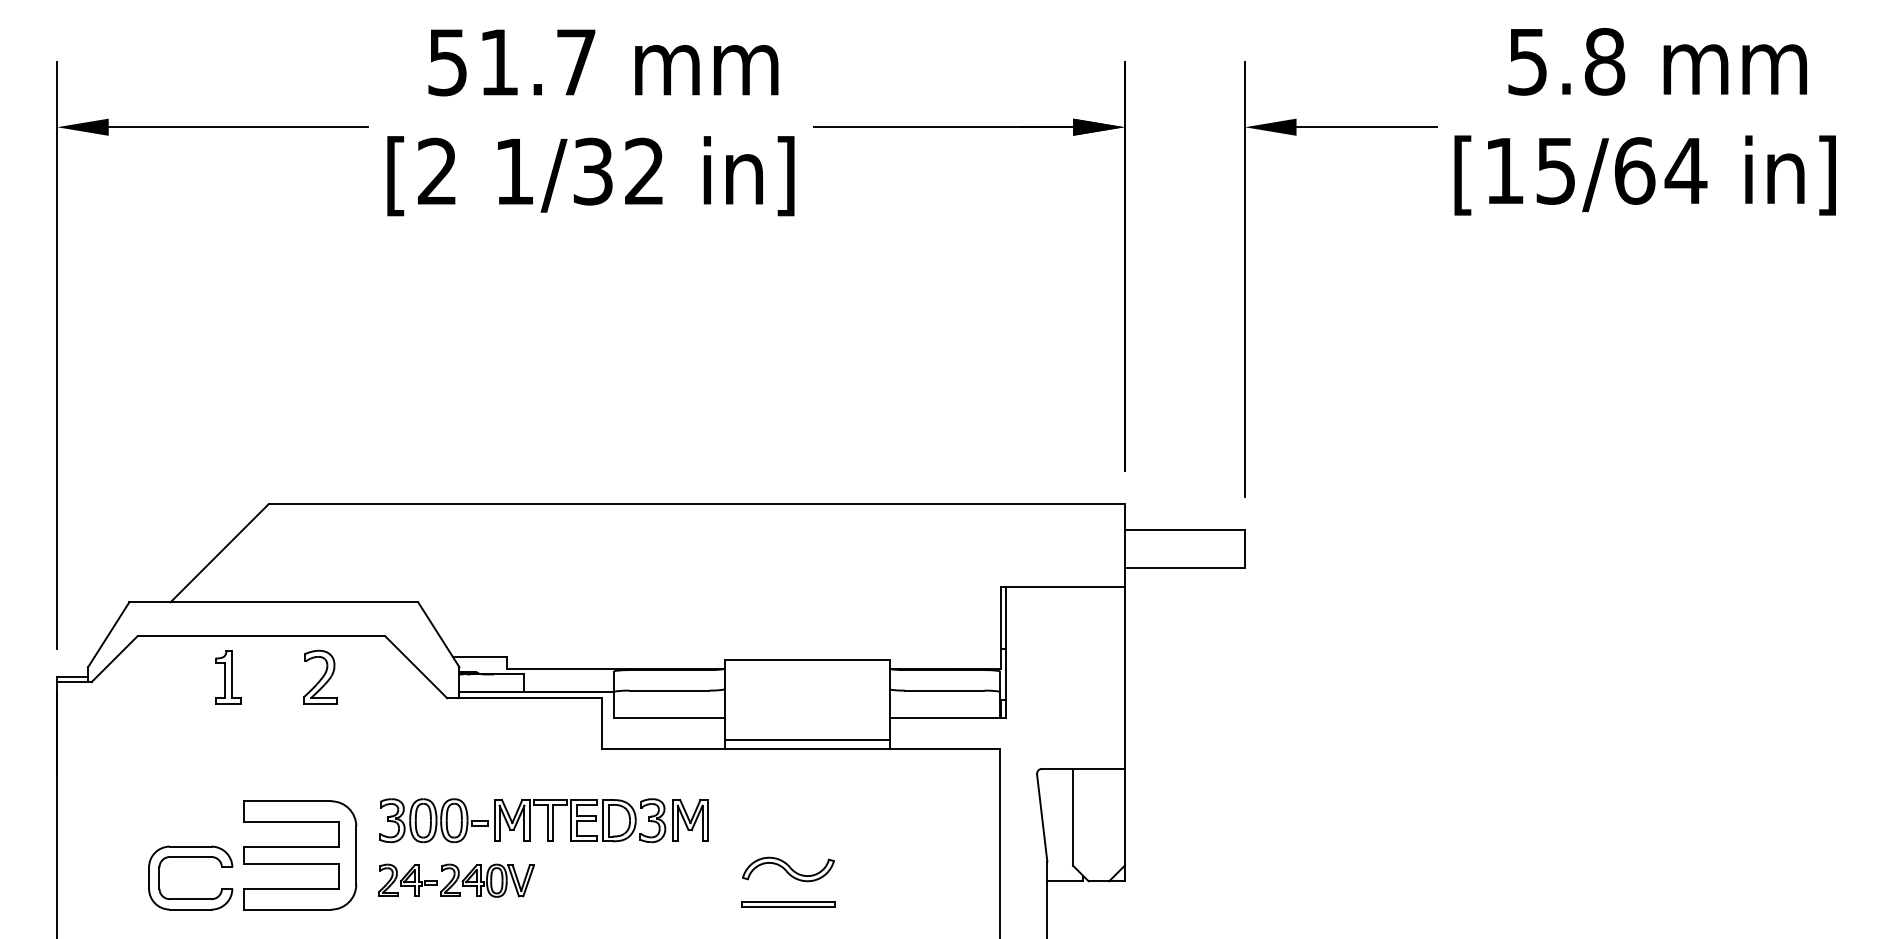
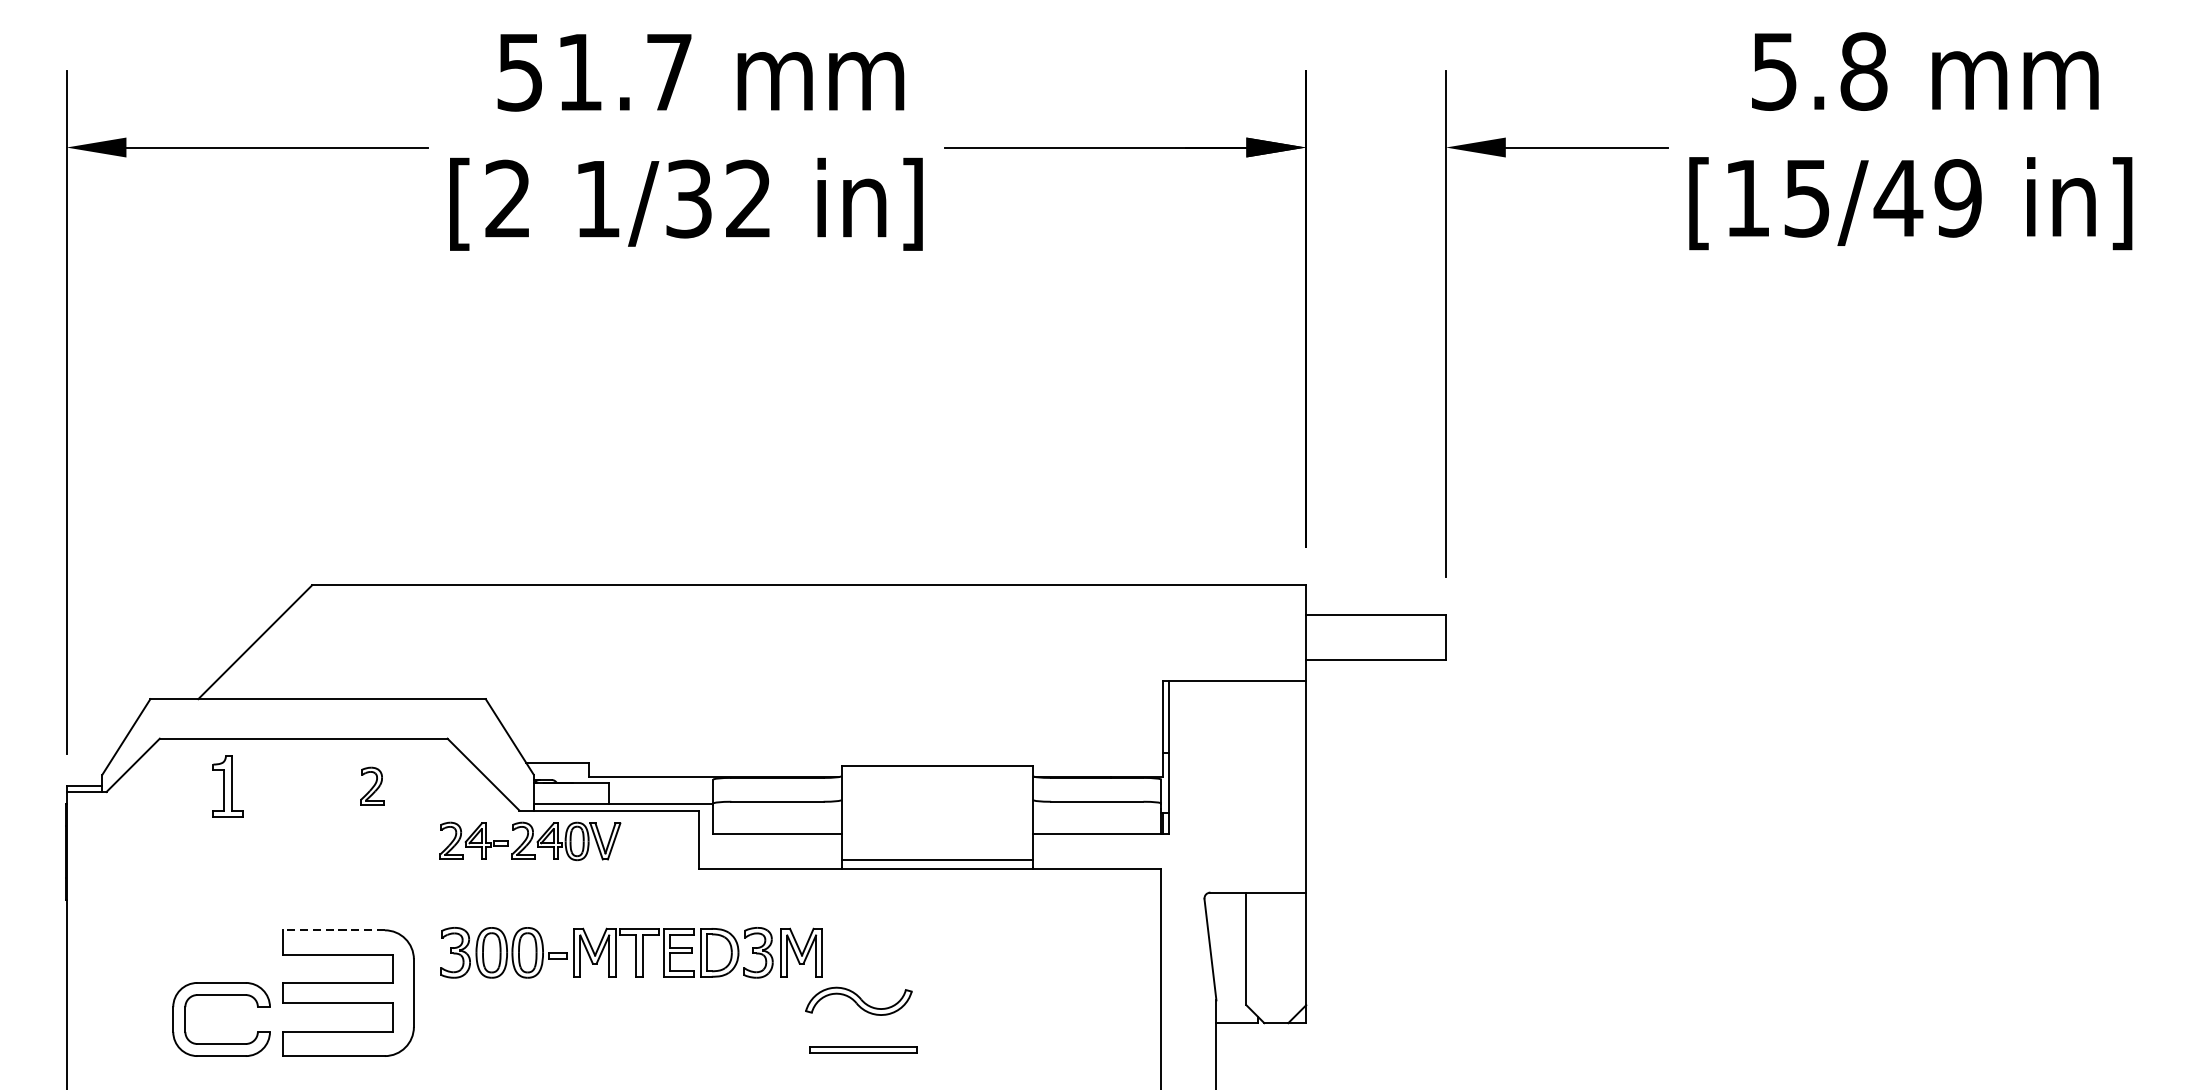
text: (1660, 170) -> (1928, 197), [15/64 -> [15/49
part: (320, 676) -> (372, 785), size x0.6
part: (228, 677) -> (228, 786), moved
line: (287, 801) -> (334, 930), solid -> dashed
part: (788, 869) -> (858, 1001), moved
part: (456, 880) -> (530, 841), moved
part: (788, 904) -> (863, 1050), moved

